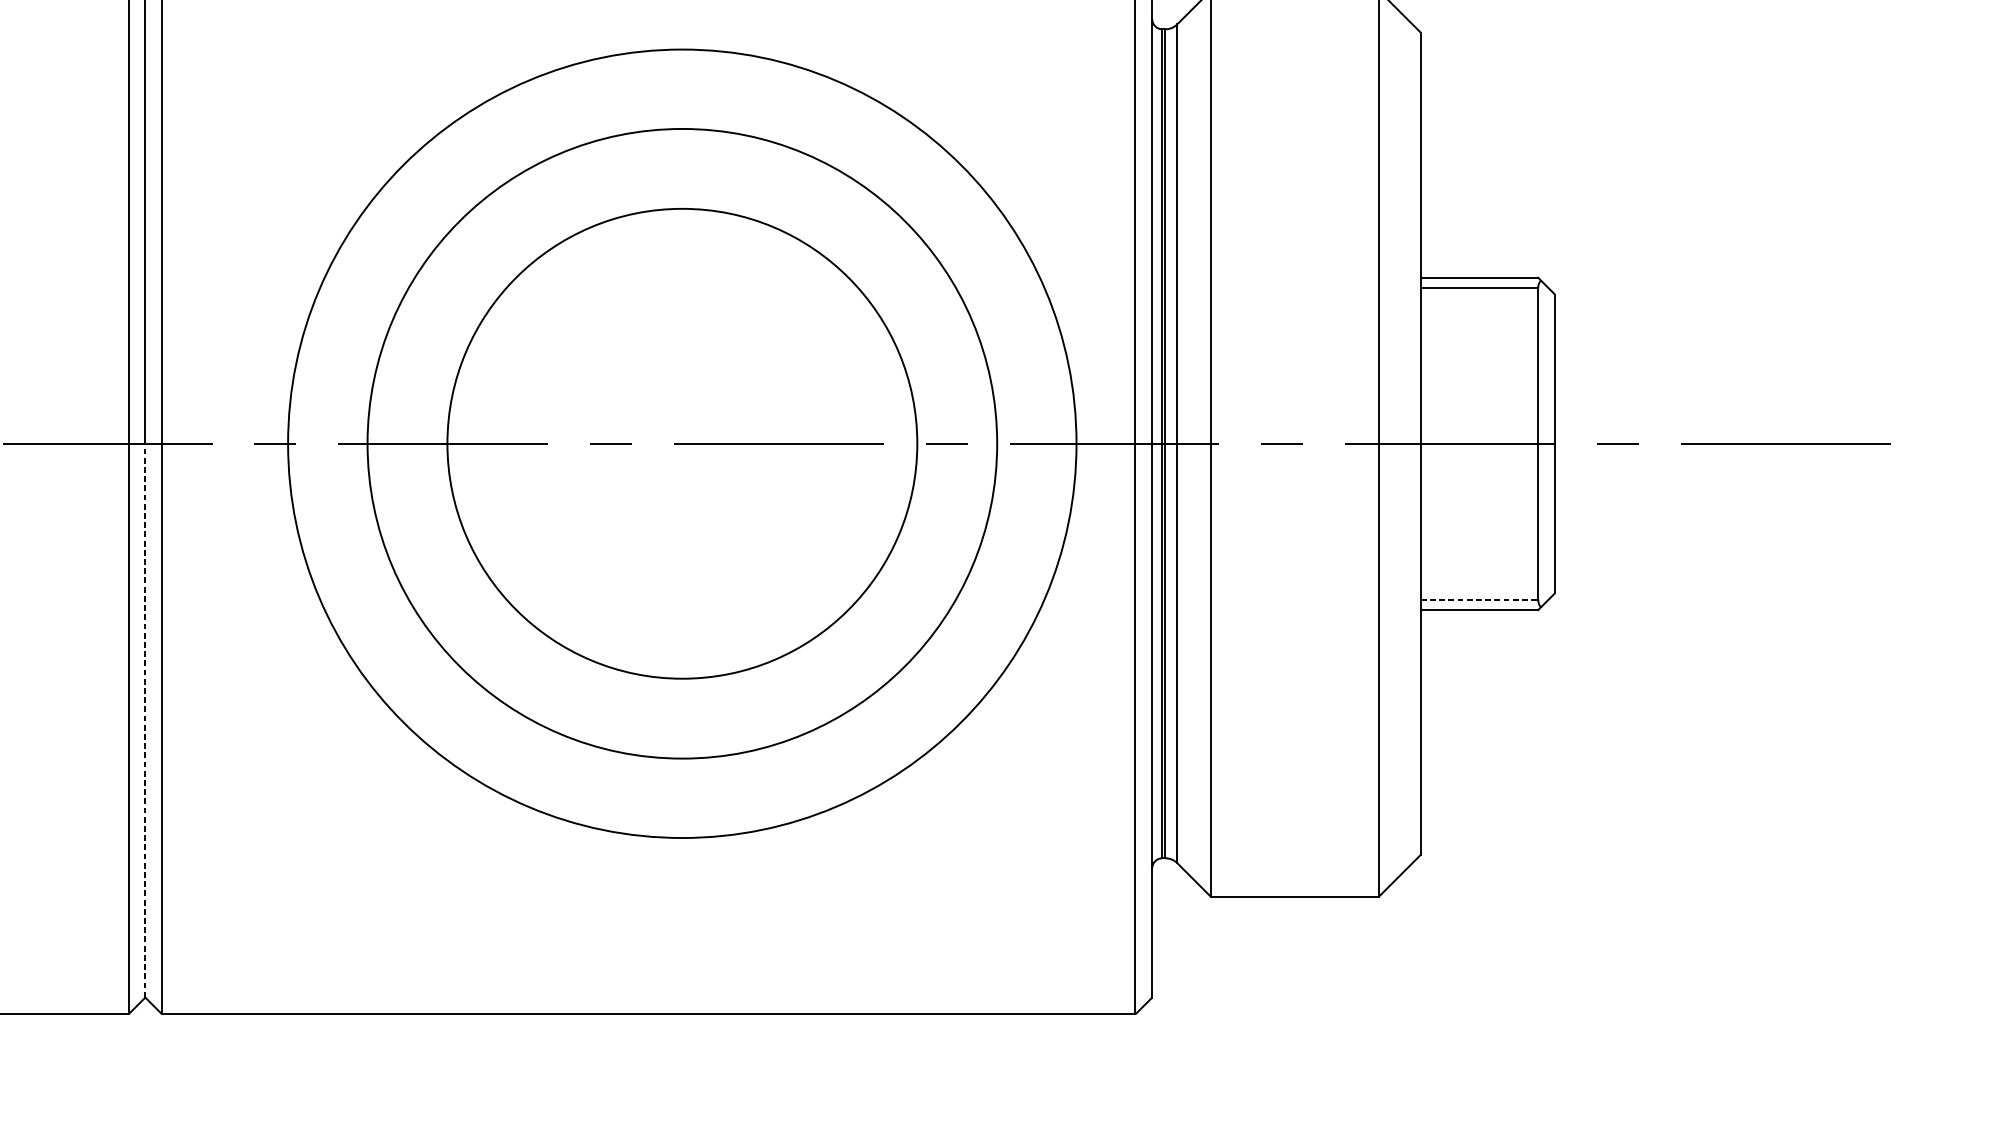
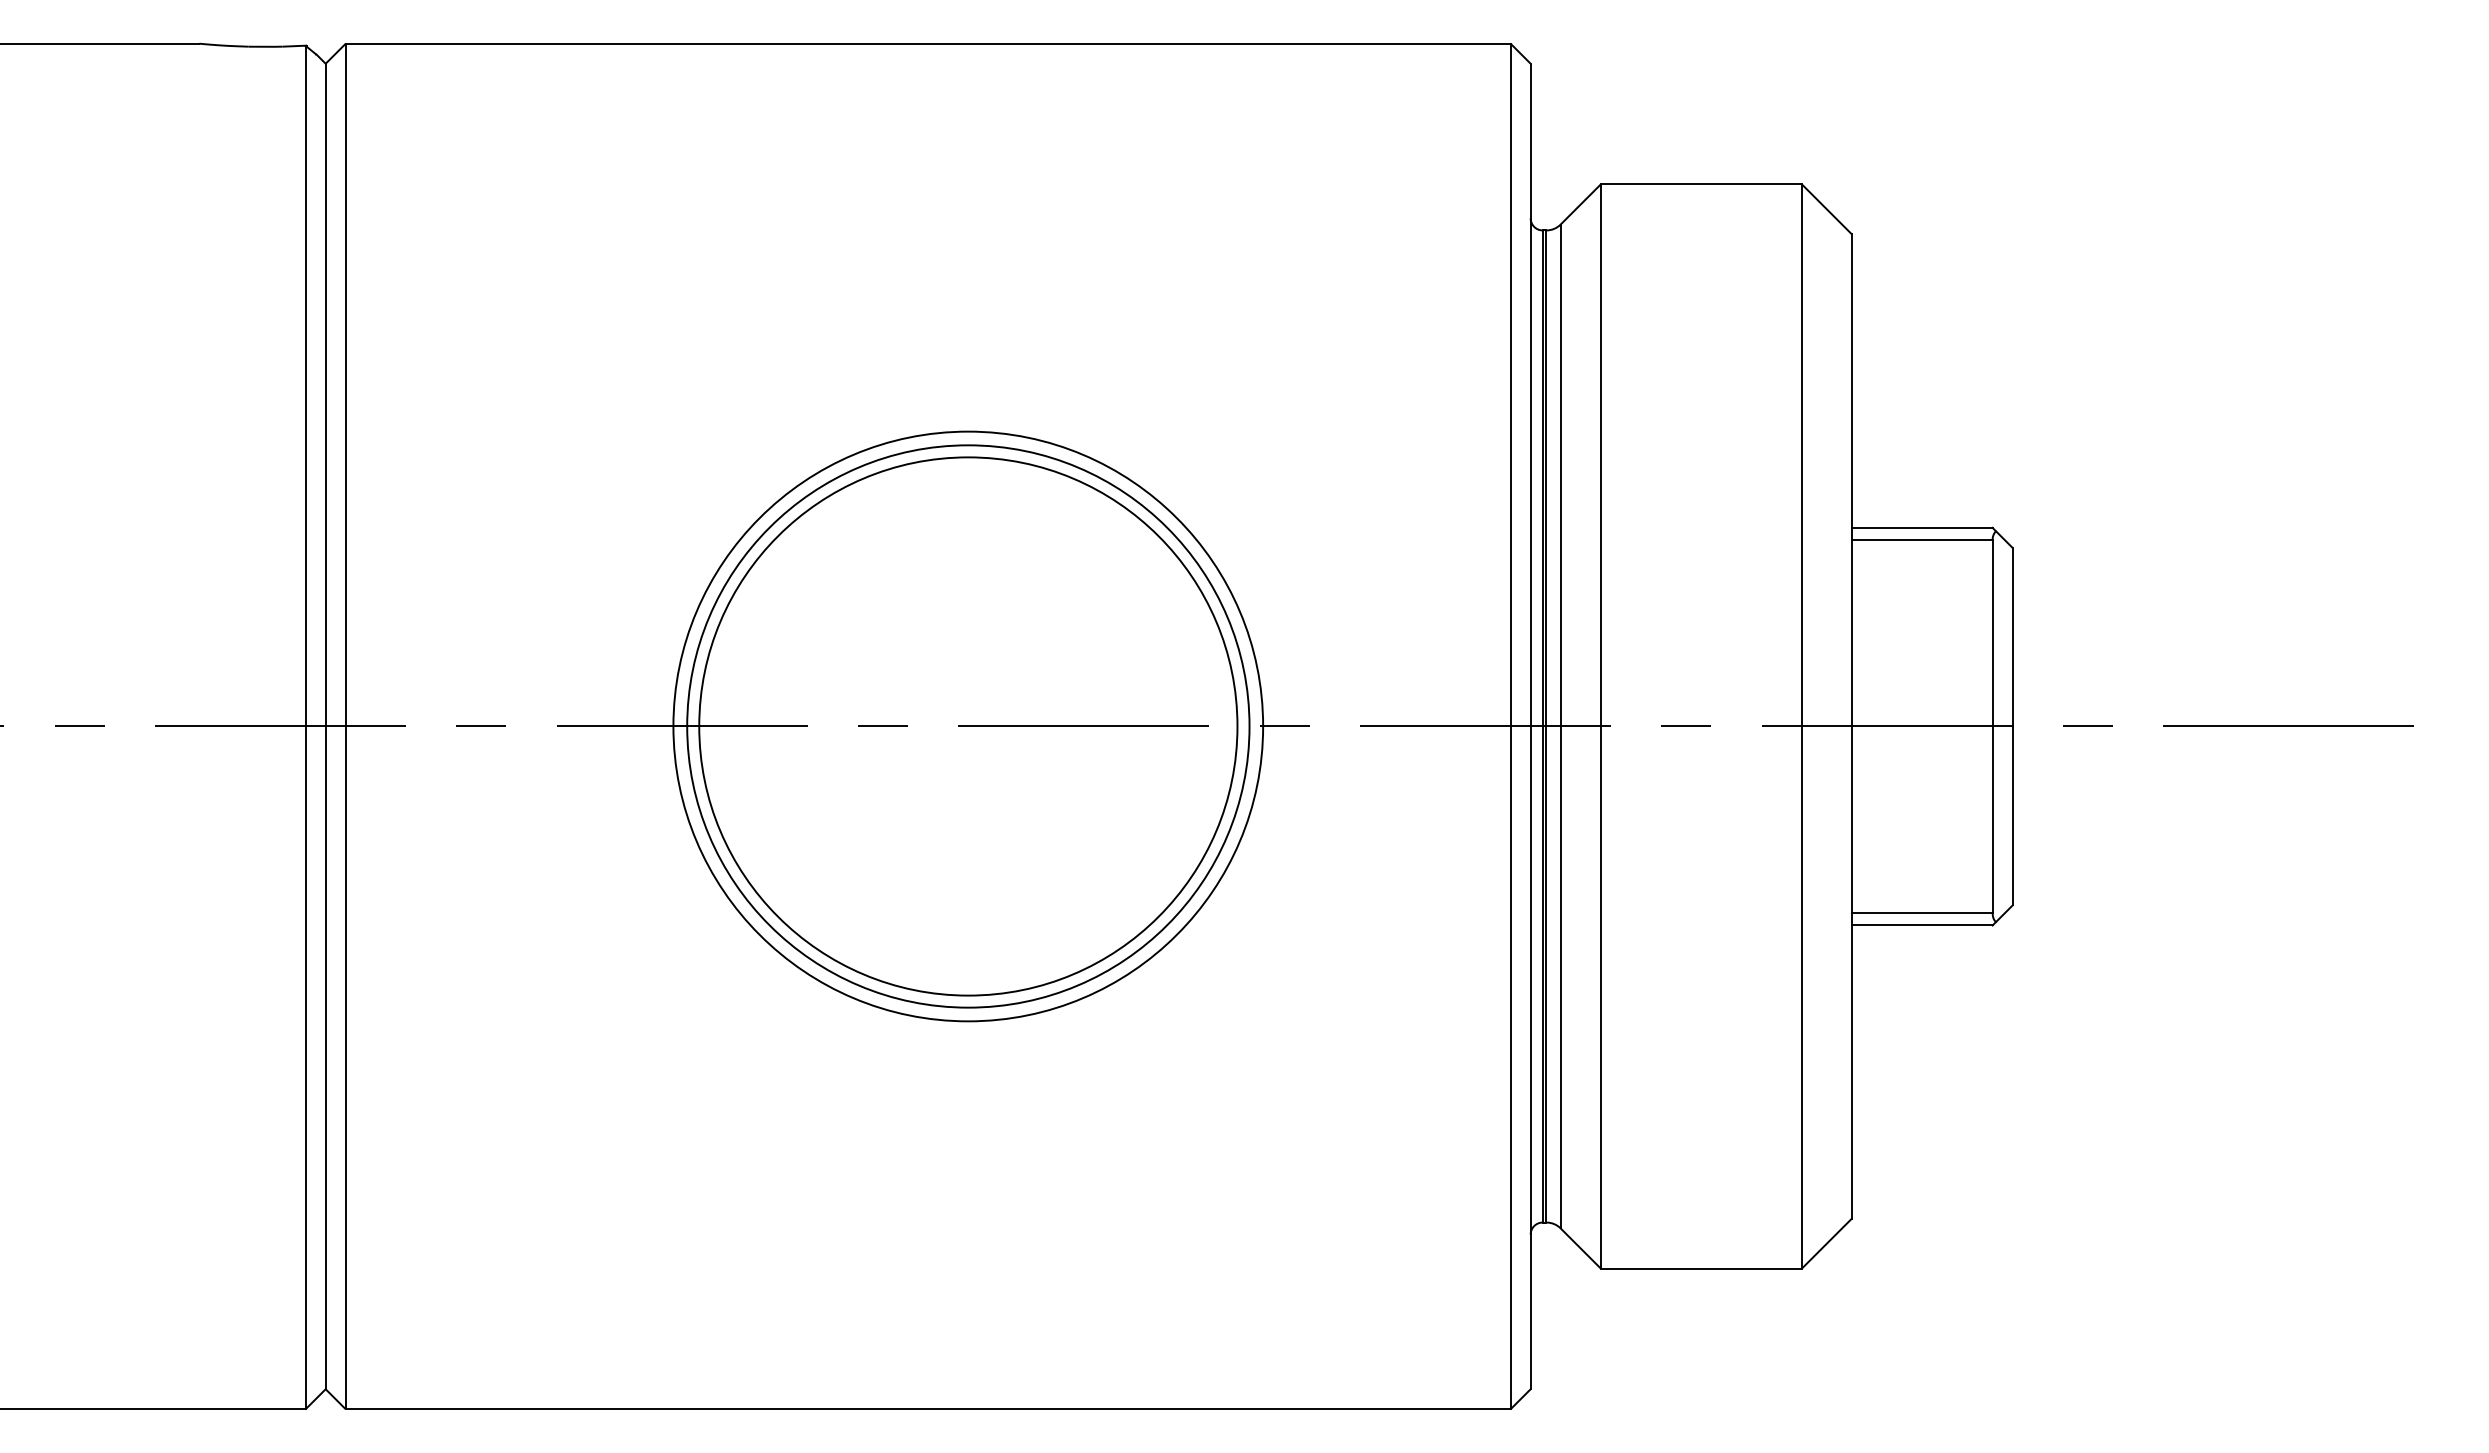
circle: (682, 443) -> (968, 726), size x0.62
circle: (682, 443) -> (968, 726), size x0.71
line: (1479, 600) -> (1922, 913), dashed -> solid
line: (145, 720) -> (325, 1057), dashed -> solid

